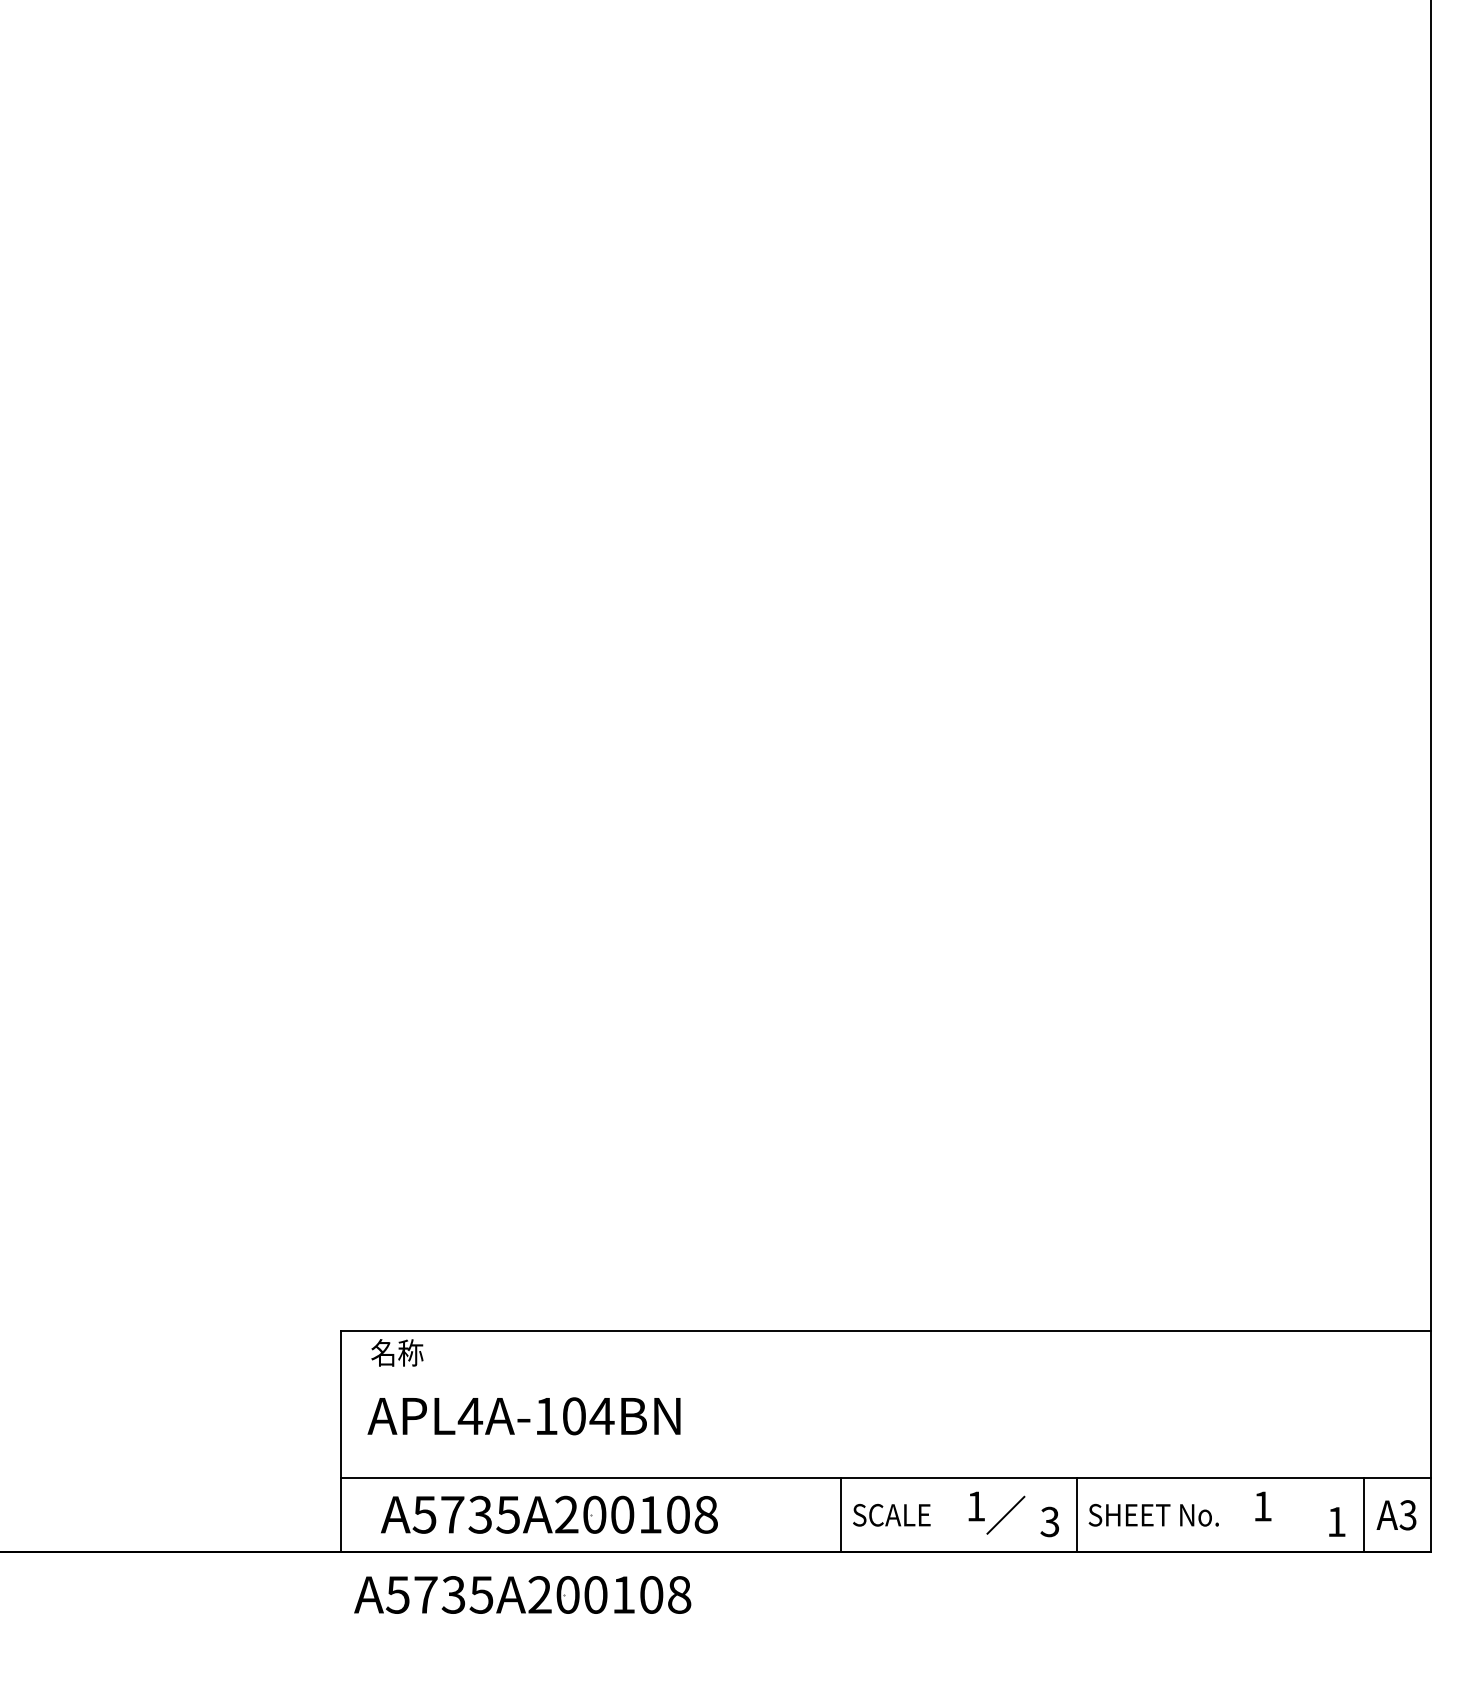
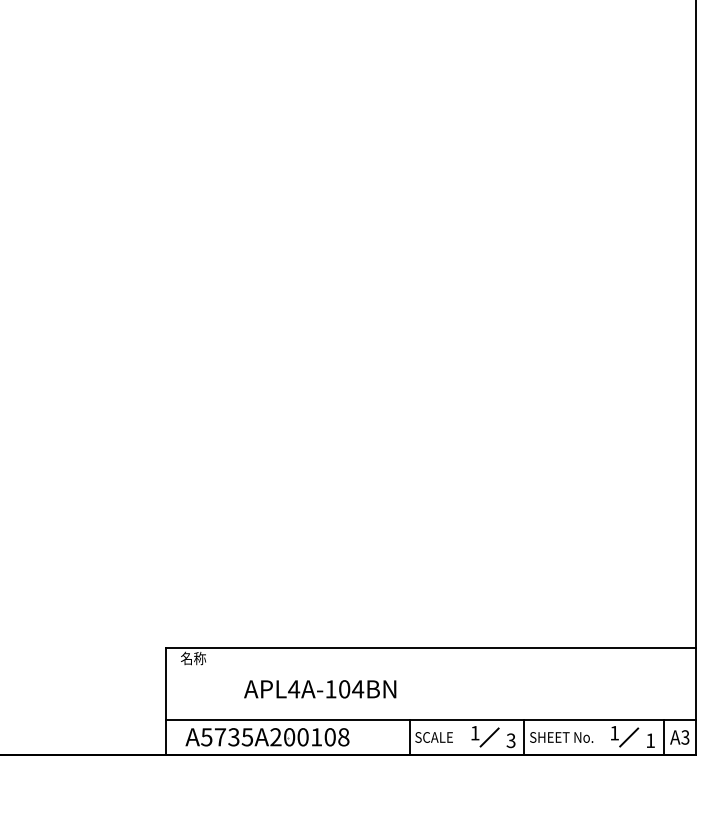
text: (524, 1416) -> (320, 689), moved
line: (1293, 1515) -> (629, 737), added
part: (522, 1595) -> (254, 776), removed

